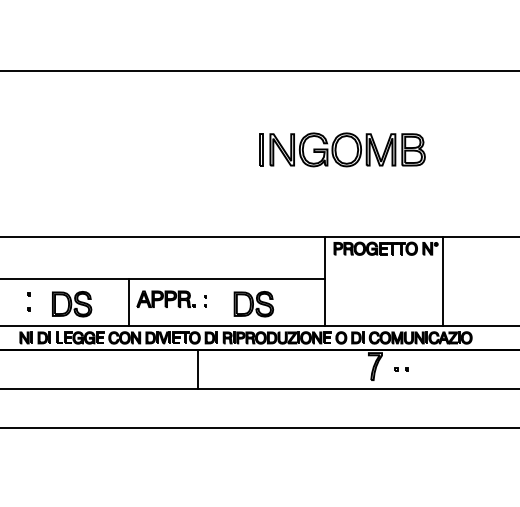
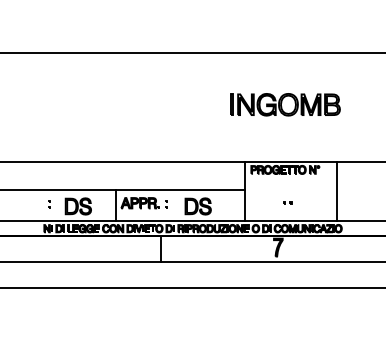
part: (342, 149) -> (285, 104), moved
line: (443, 281) -> (337, 191), moved
part: (28, 301) -> (49, 204), size x0.62
part: (401, 367) -> (287, 202), moved

